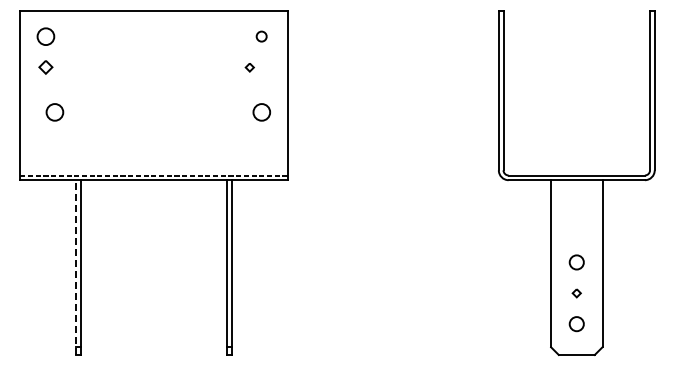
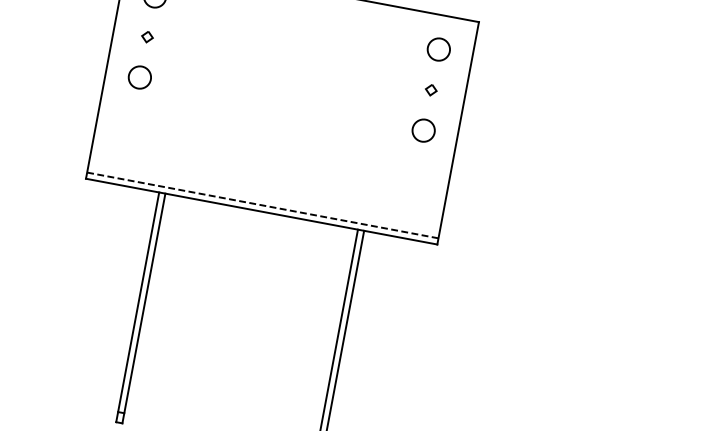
circle: (261, 36) -> (438, 49), size x1.67
part: (45, 67) -> (146, 36), size x0.62
part: (249, 67) -> (430, 89), moved
circle: (54, 112) -> (139, 77), moved
circle: (261, 112) -> (423, 130), moved
line: (75, 267) -> (137, 307), dashed -> solid

